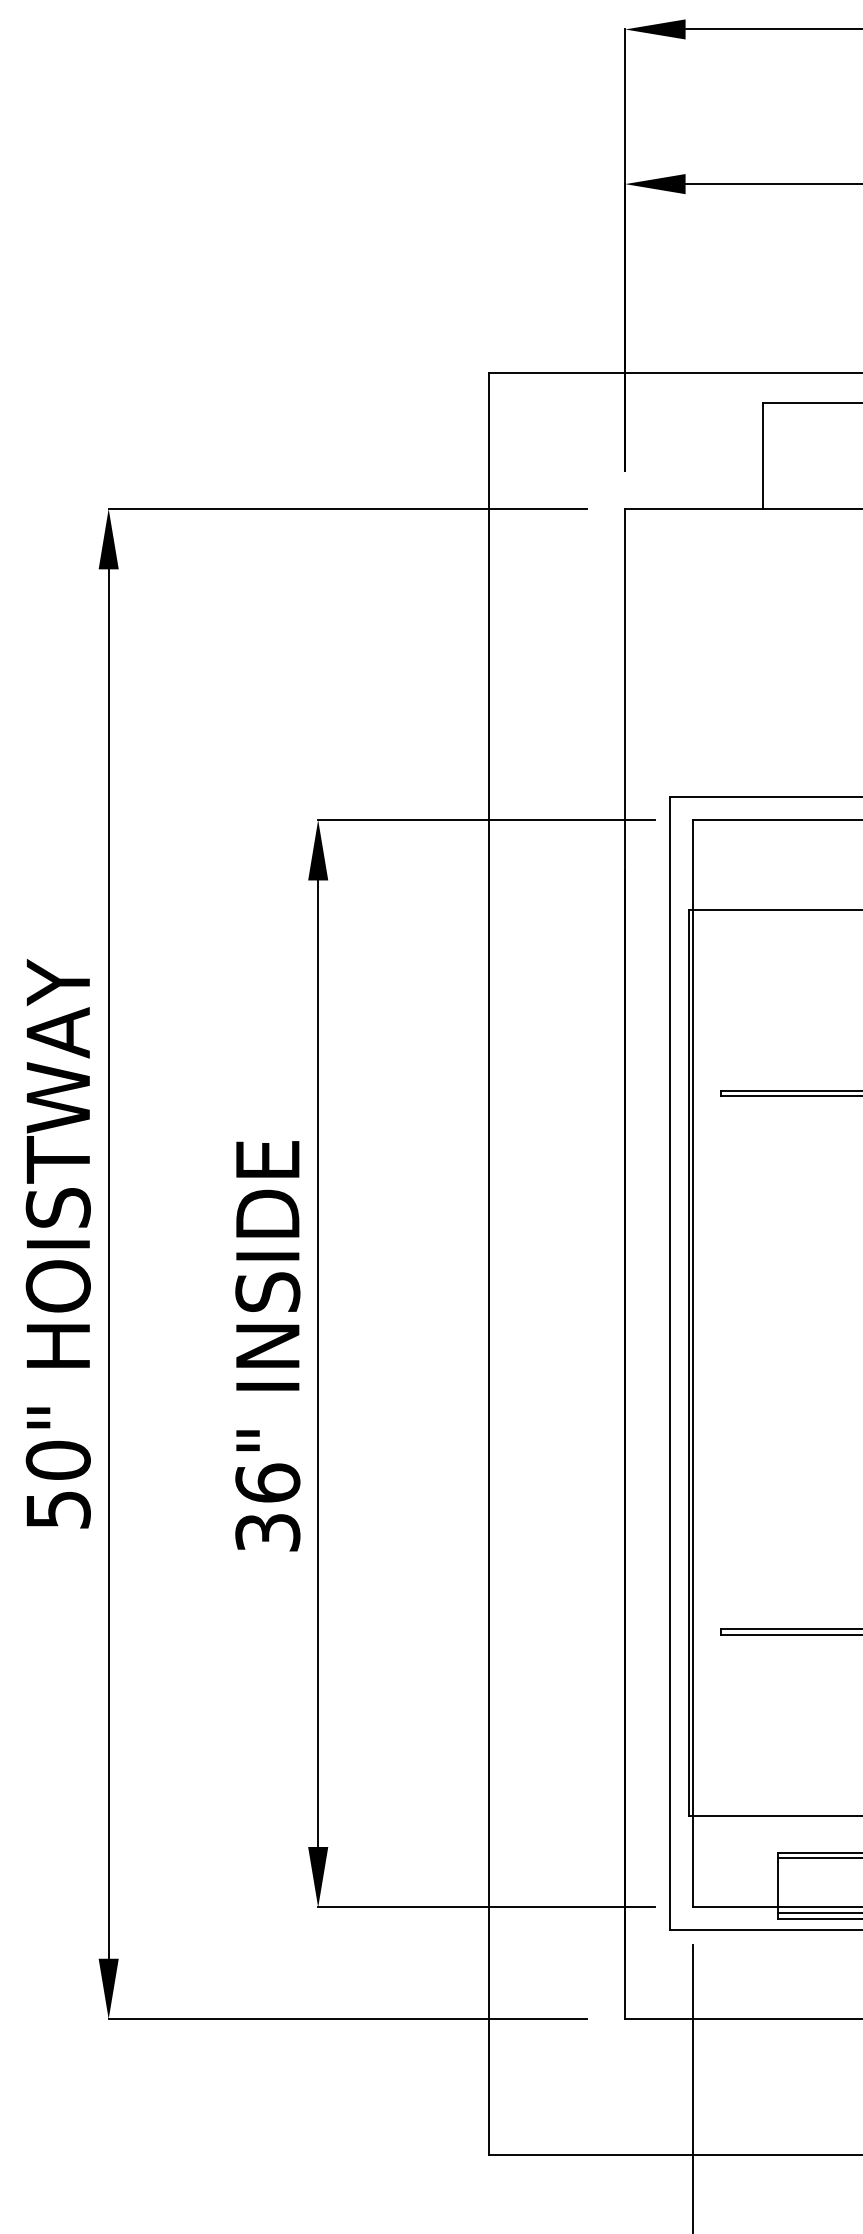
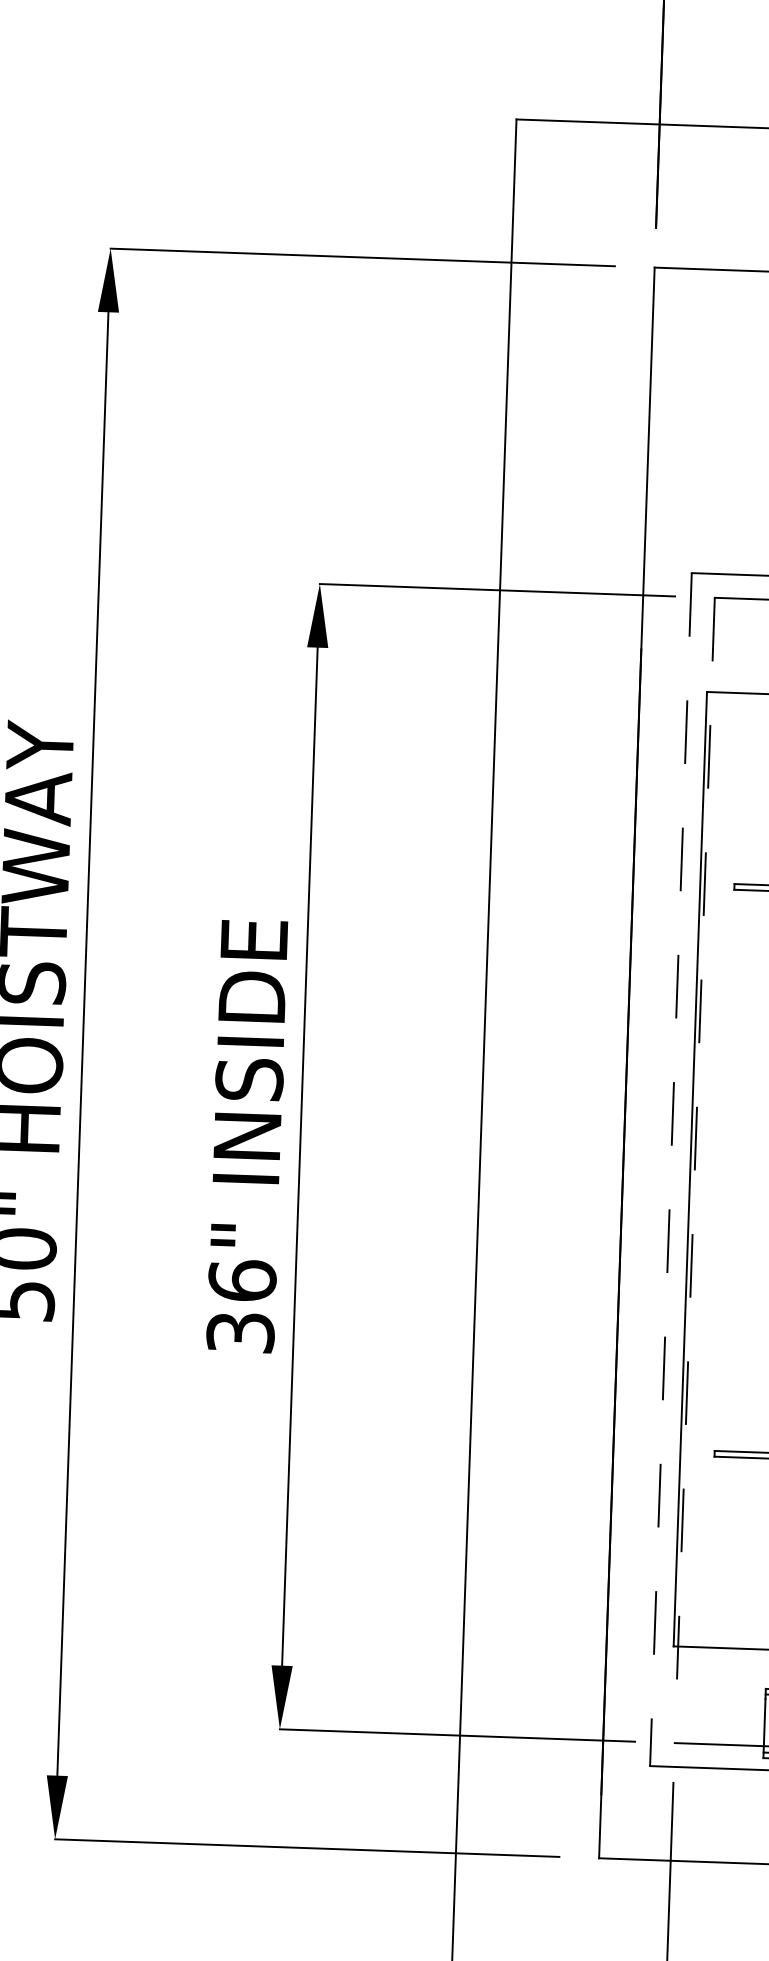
line: (693, 1363) -> (695, 1170), solid -> dashed
line: (670, 1364) -> (670, 1170), solid -> dashed

